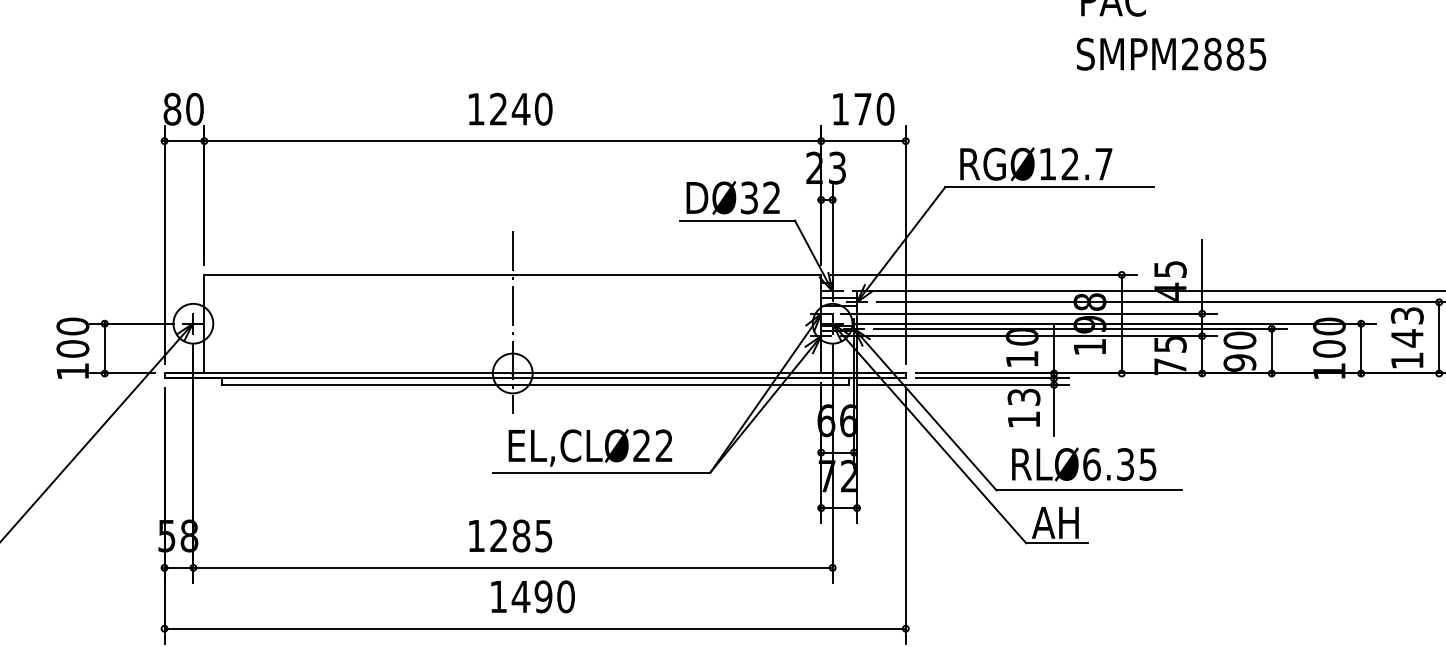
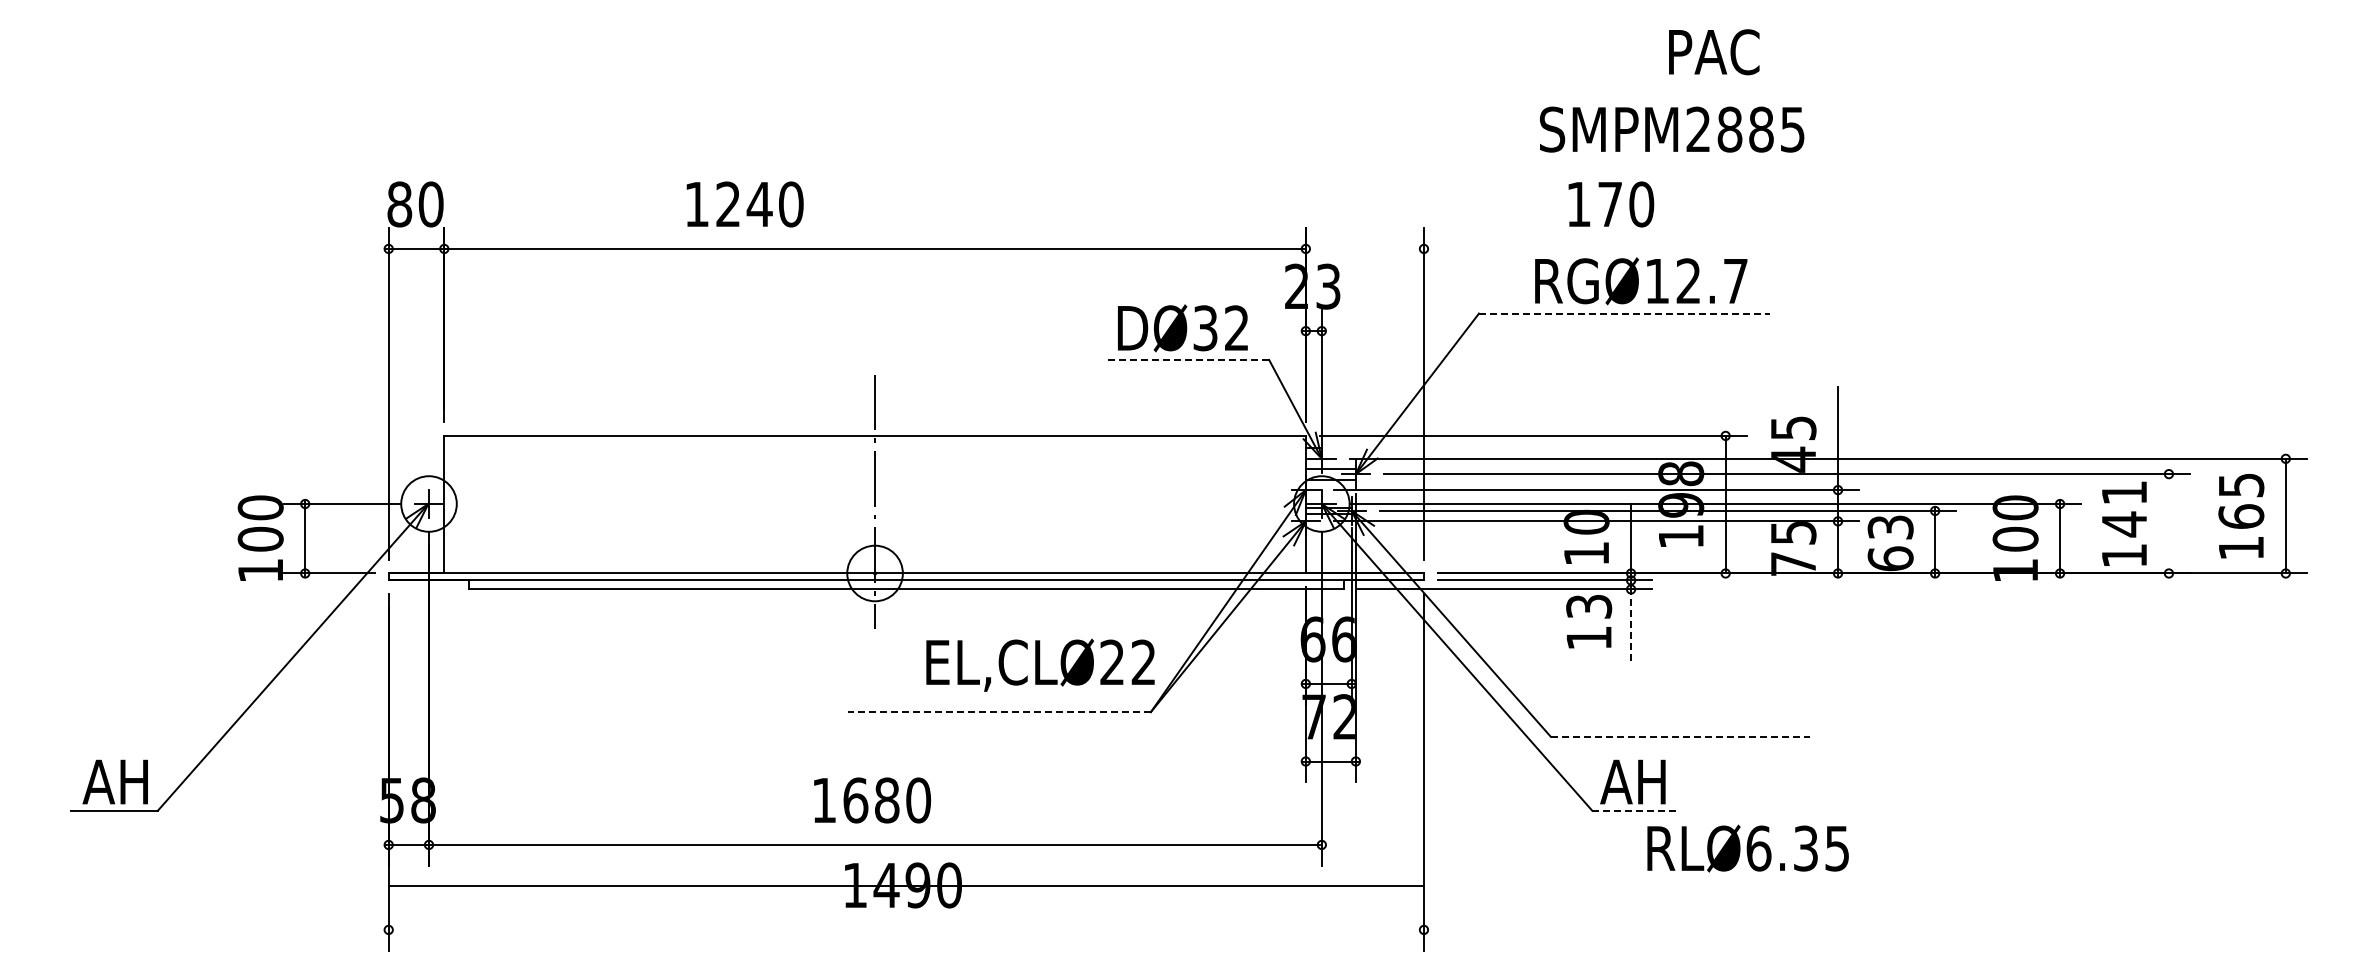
text: (1171, 54) -> (1672, 129), moved
text: (510, 109) -> (744, 204), moved
text: (863, 109) -> (1611, 204), moved
line: (863, 140) -> (1364, 248), removed
text: (1036, 164) -> (1641, 281), moved
line: (1049, 187) -> (1624, 313), solid -> dashed
line: (737, 220) -> (1188, 359), solid -> dashed
text: (1407, 315) -> (2124, 492), 143 -> 141
line: (1438, 337) -> (2168, 523), removed
text: (1239, 352) -> (1890, 543), 90 -> 63
line: (1054, 410) -> (1631, 624), solid -> dashed
text: (590, 447) -> (1040, 664), moved
text: (1083, 464) -> (1747, 848), moved
line: (601, 473) -> (998, 712), solid -> dashed
line: (1089, 490) -> (1680, 736), solid -> dashed
text: (521, 536) -> (887, 800), 1285 -> 1680
line: (1057, 543) -> (1635, 810), solid -> dashed
line: (535, 628) -> (906, 885), moved

